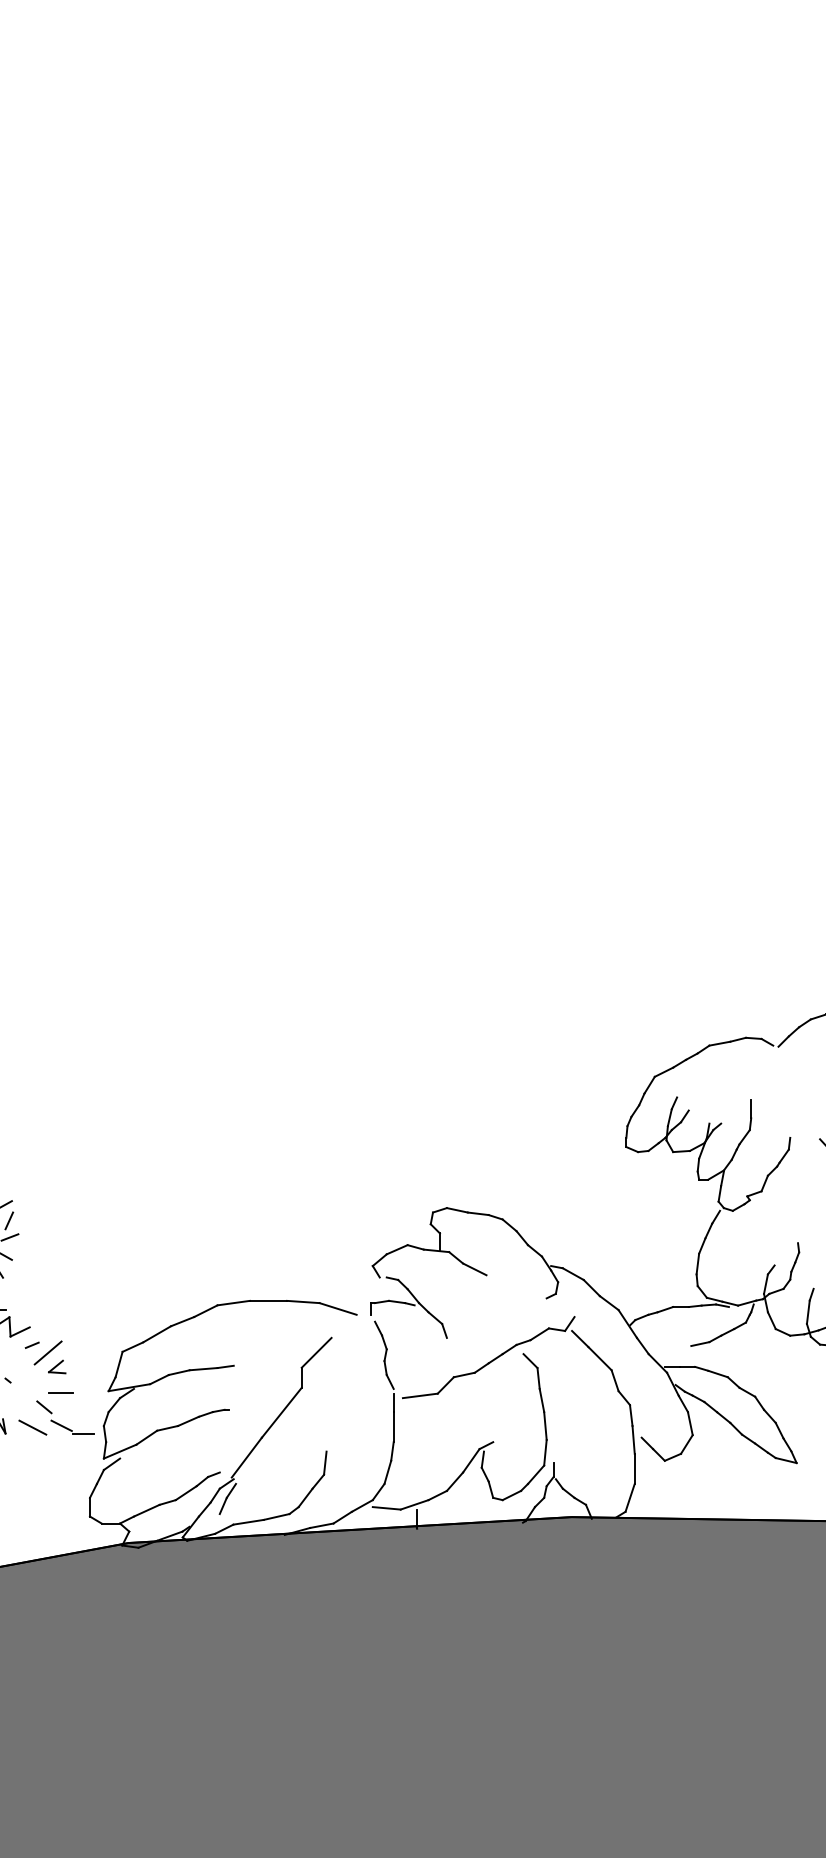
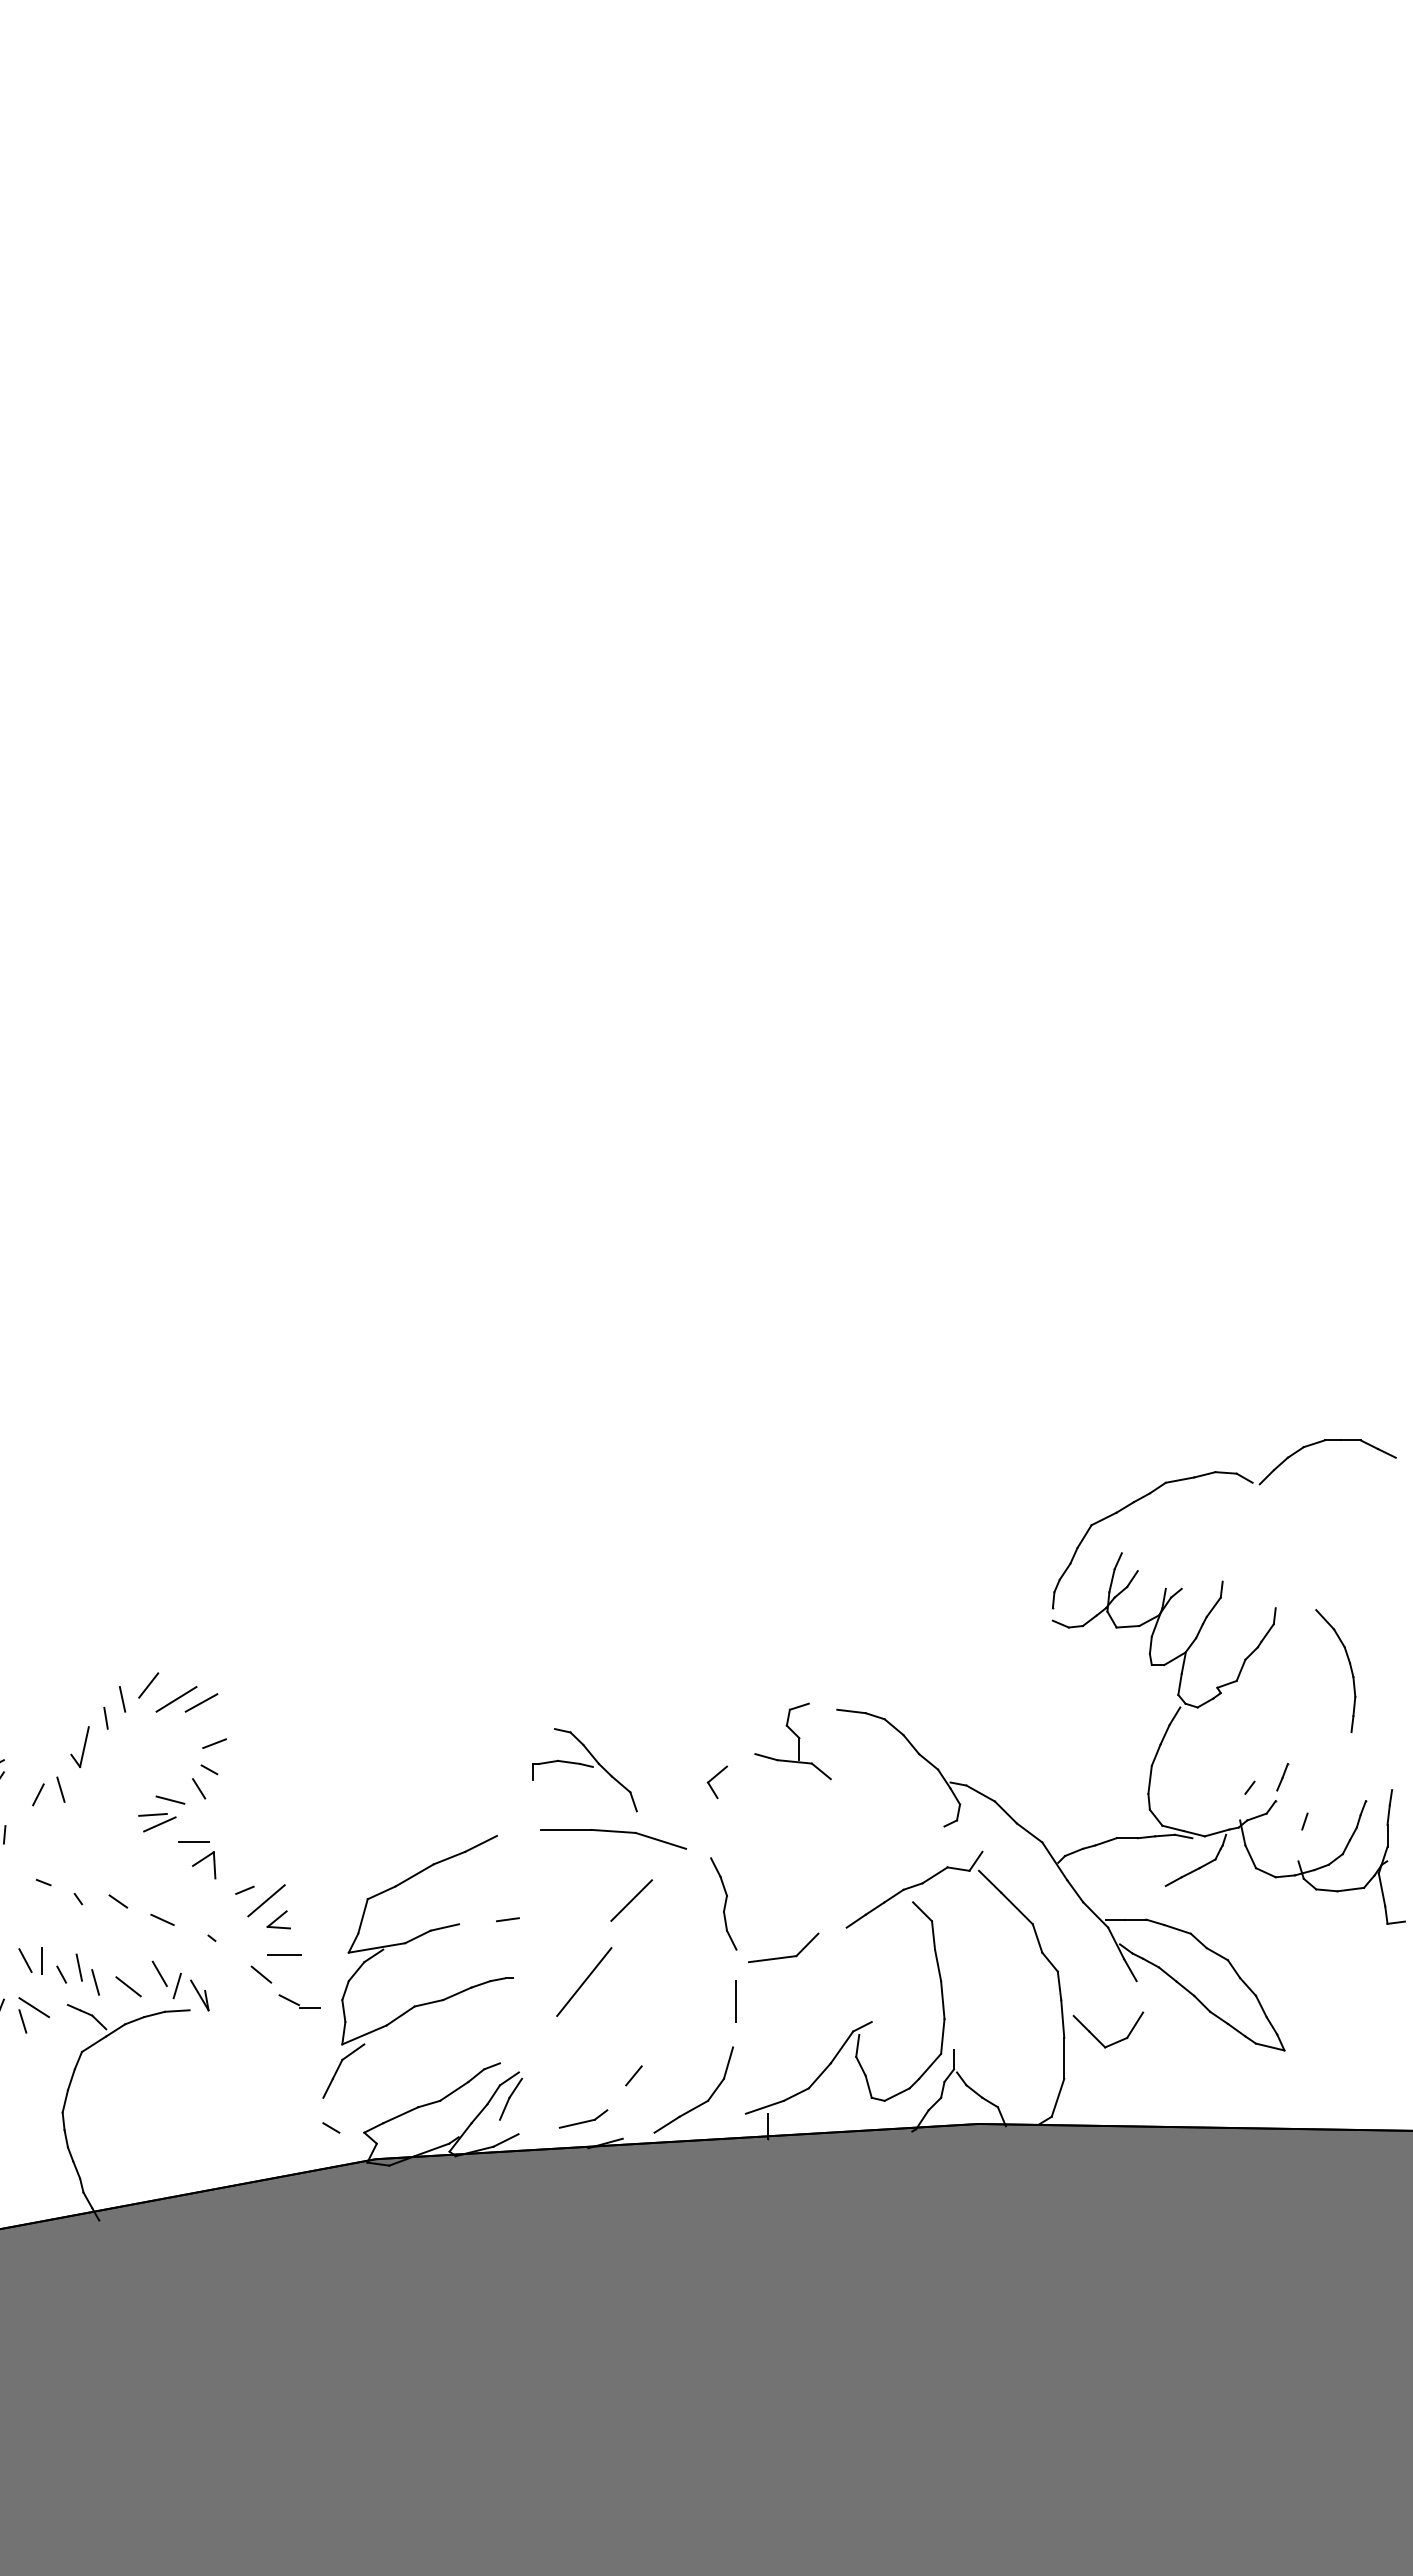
line: (751, 1109) -> (1222, 1569), removed
line: (456, 1210) -> (822, 1706), removed
line: (9, 1220) -> (213, 1720), removed
line: (396, 1249) -> (740, 1760), removed
line: (474, 1269) -> (846, 1787), removed
line: (765, 1283) -> (1242, 1806), removed
line: (233, 1302) -> (518, 1832), removed
part: (408, 1307) -> (584, 1770), moved
line: (808, 1312) -> (1300, 1845), removed
line: (20, 1331) -> (228, 1871), removed
line: (700, 1343) -> (1153, 1888), removed
line: (203, 1368) -> (477, 1922), removed
line: (464, 1374) -> (832, 1930), removed
line: (301, 1377) -> (611, 1934), removed
line: (393, 1402) -> (736, 1968), removed
line: (690, 1423) -> (1139, 1996), removed
part: (72, 1426) -> (299, 2000), size x0.7
line: (32, 1427) -> (245, 2001), removed
line: (392, 1451) -> (734, 2034), removed
line: (246, 1457) -> (536, 2042), removed
line: (325, 1463) -> (643, 2050), removed
line: (305, 1497) -> (616, 2097), removed
line: (90, 1507) -> (323, 2110), removed
line: (386, 1507) -> (726, 2111), removed
line: (248, 1521) -> (538, 2130), removed
line: (110, 1523) -> (351, 2132), removed
line: (321, 1525) -> (638, 2135), removed

